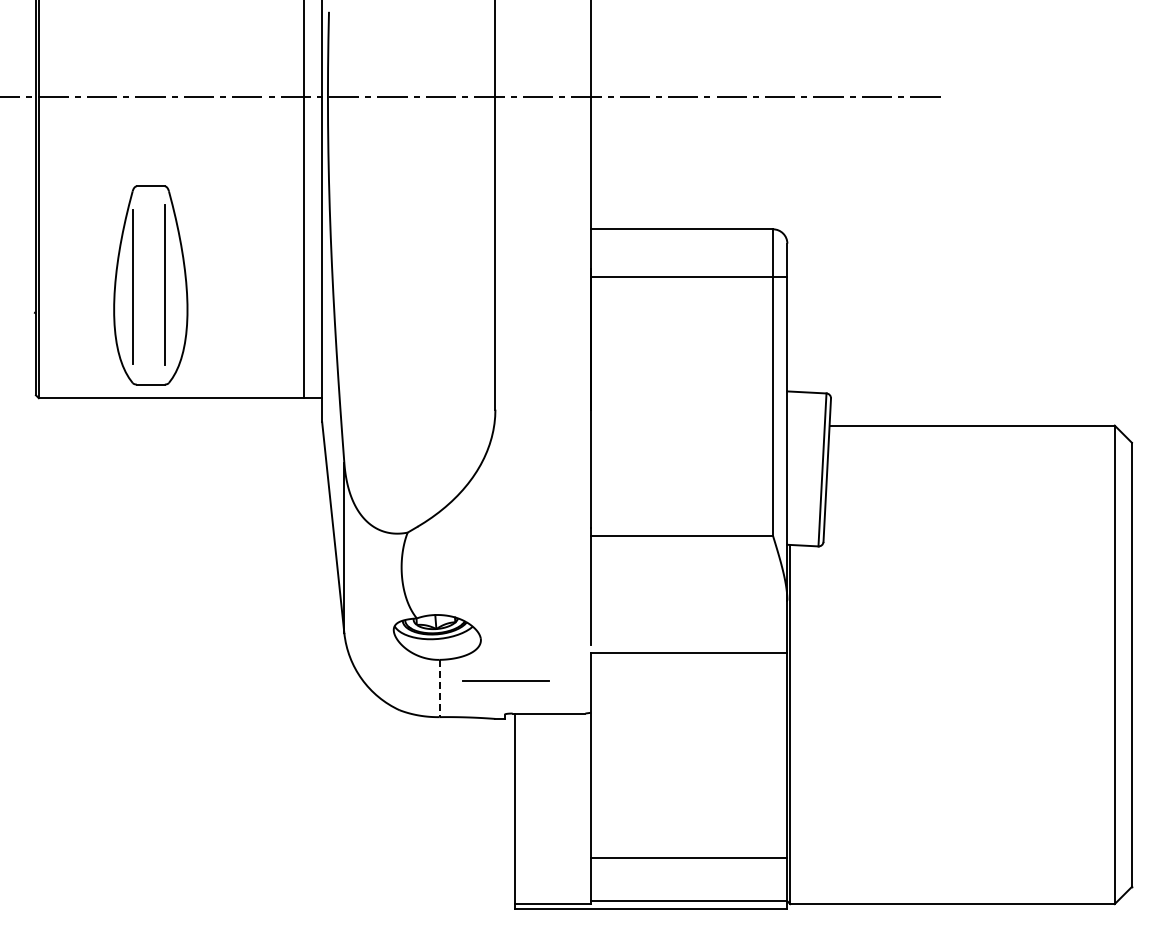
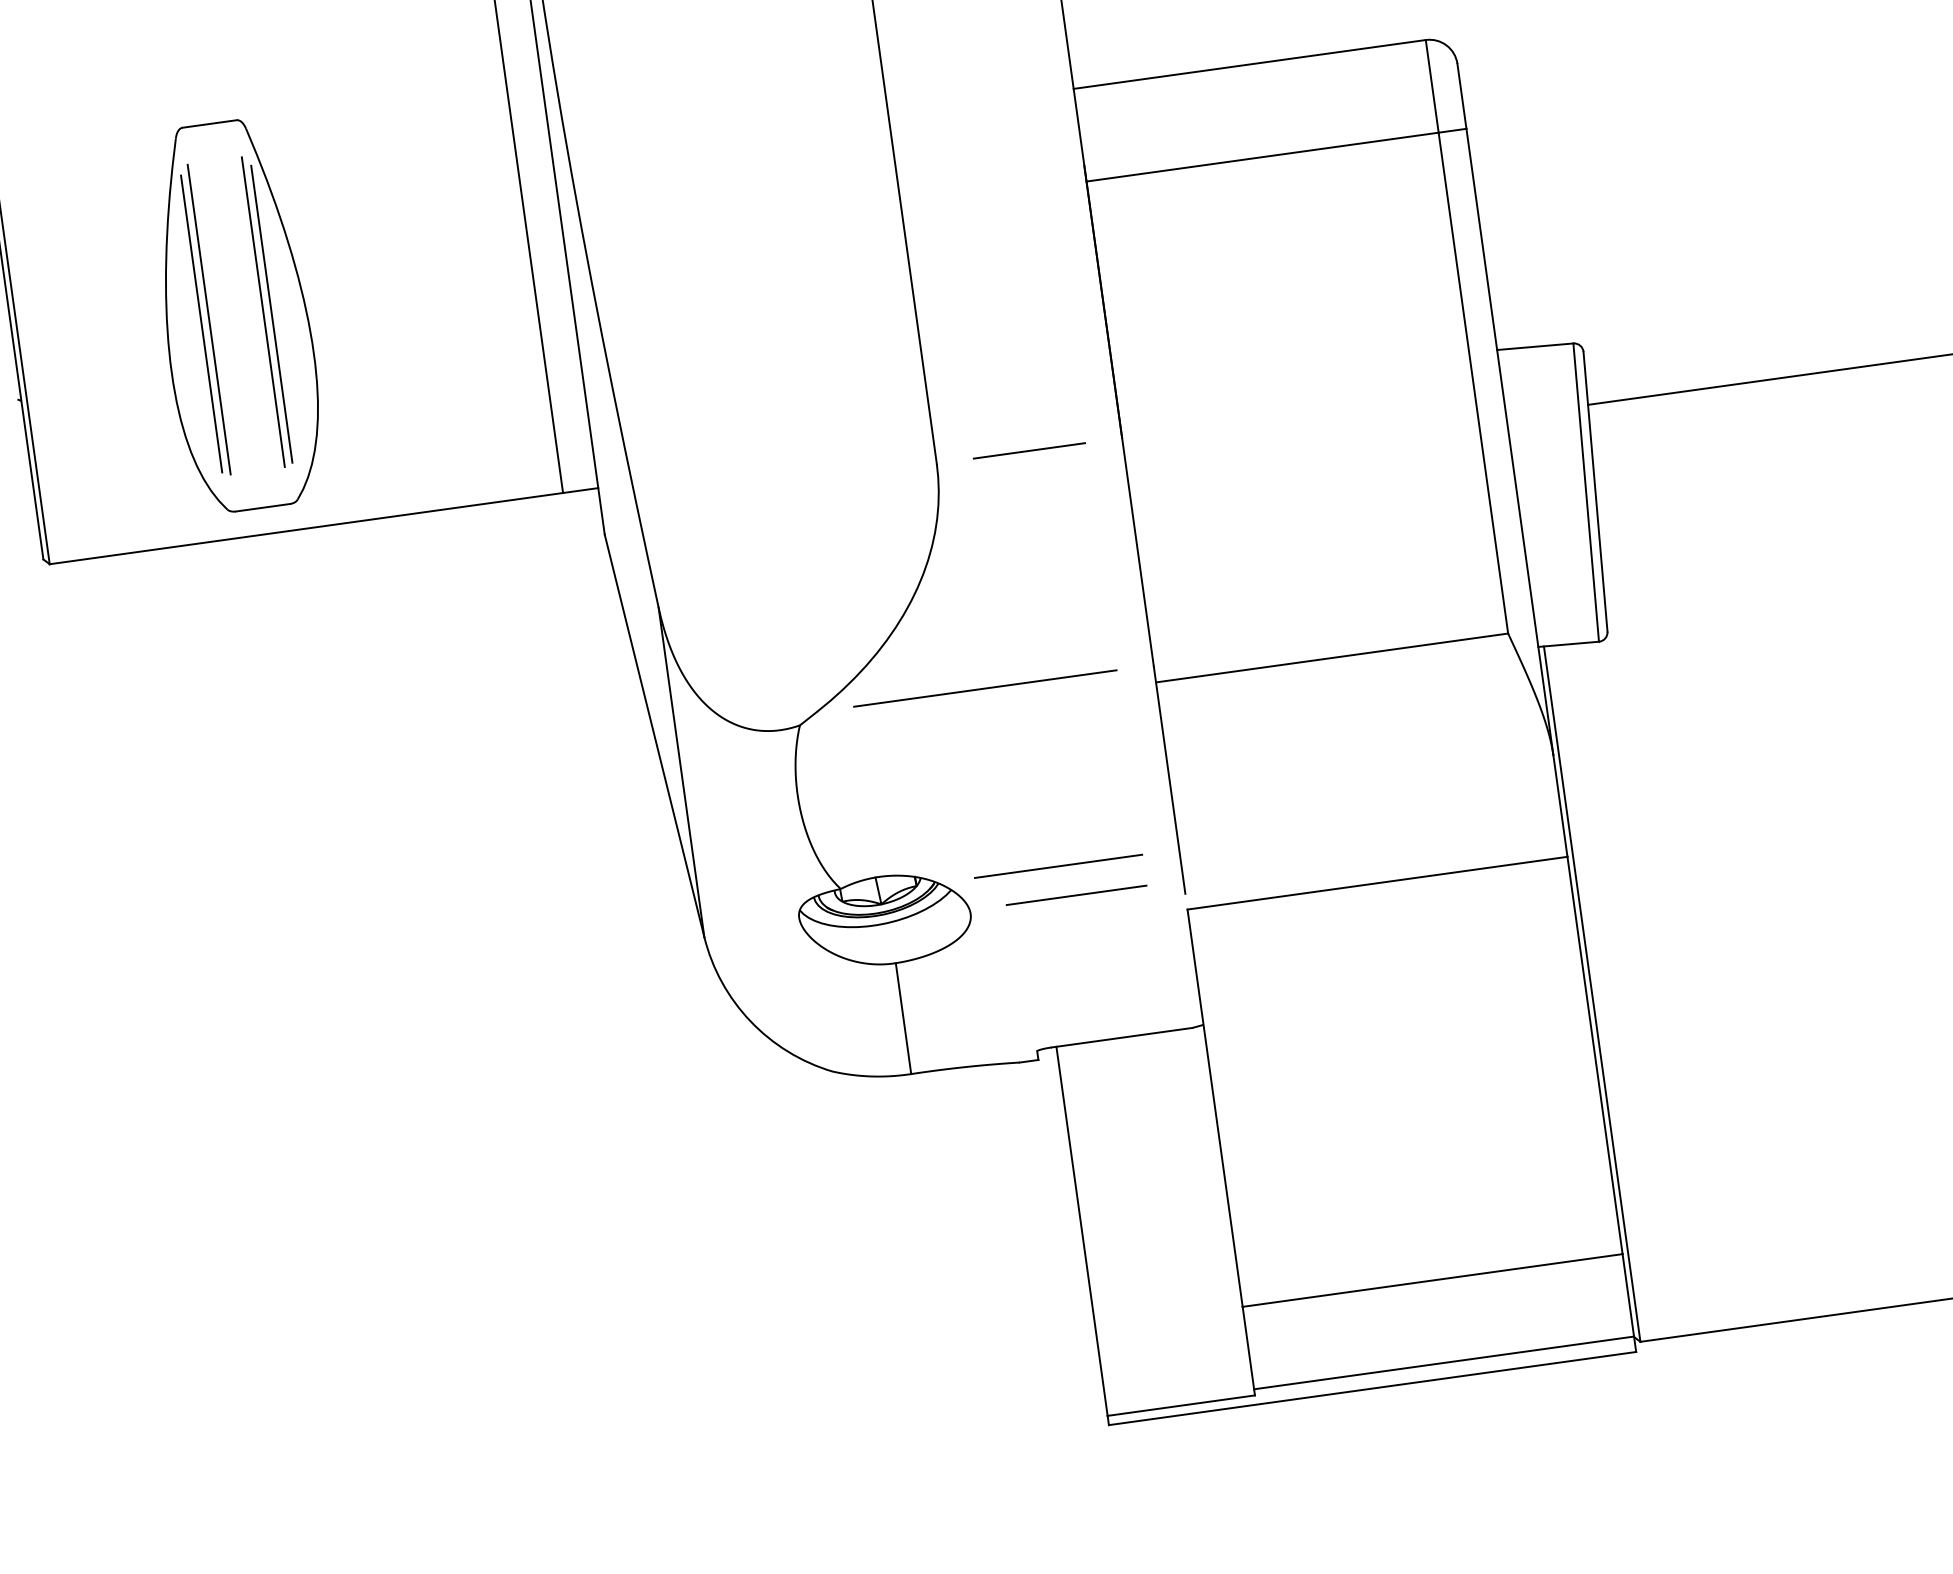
line: (136, 285) -> (208, 319), added
line: (168, 286) -> (270, 313), added
line: (543, 409) -> (1029, 450), added
line: (503, 526) -> (983, 687), added
line: (535, 638) -> (1075, 896), added
line: (505, 680) -> (1057, 865), moved
line: (439, 688) -> (903, 1018), dashed -> solid

